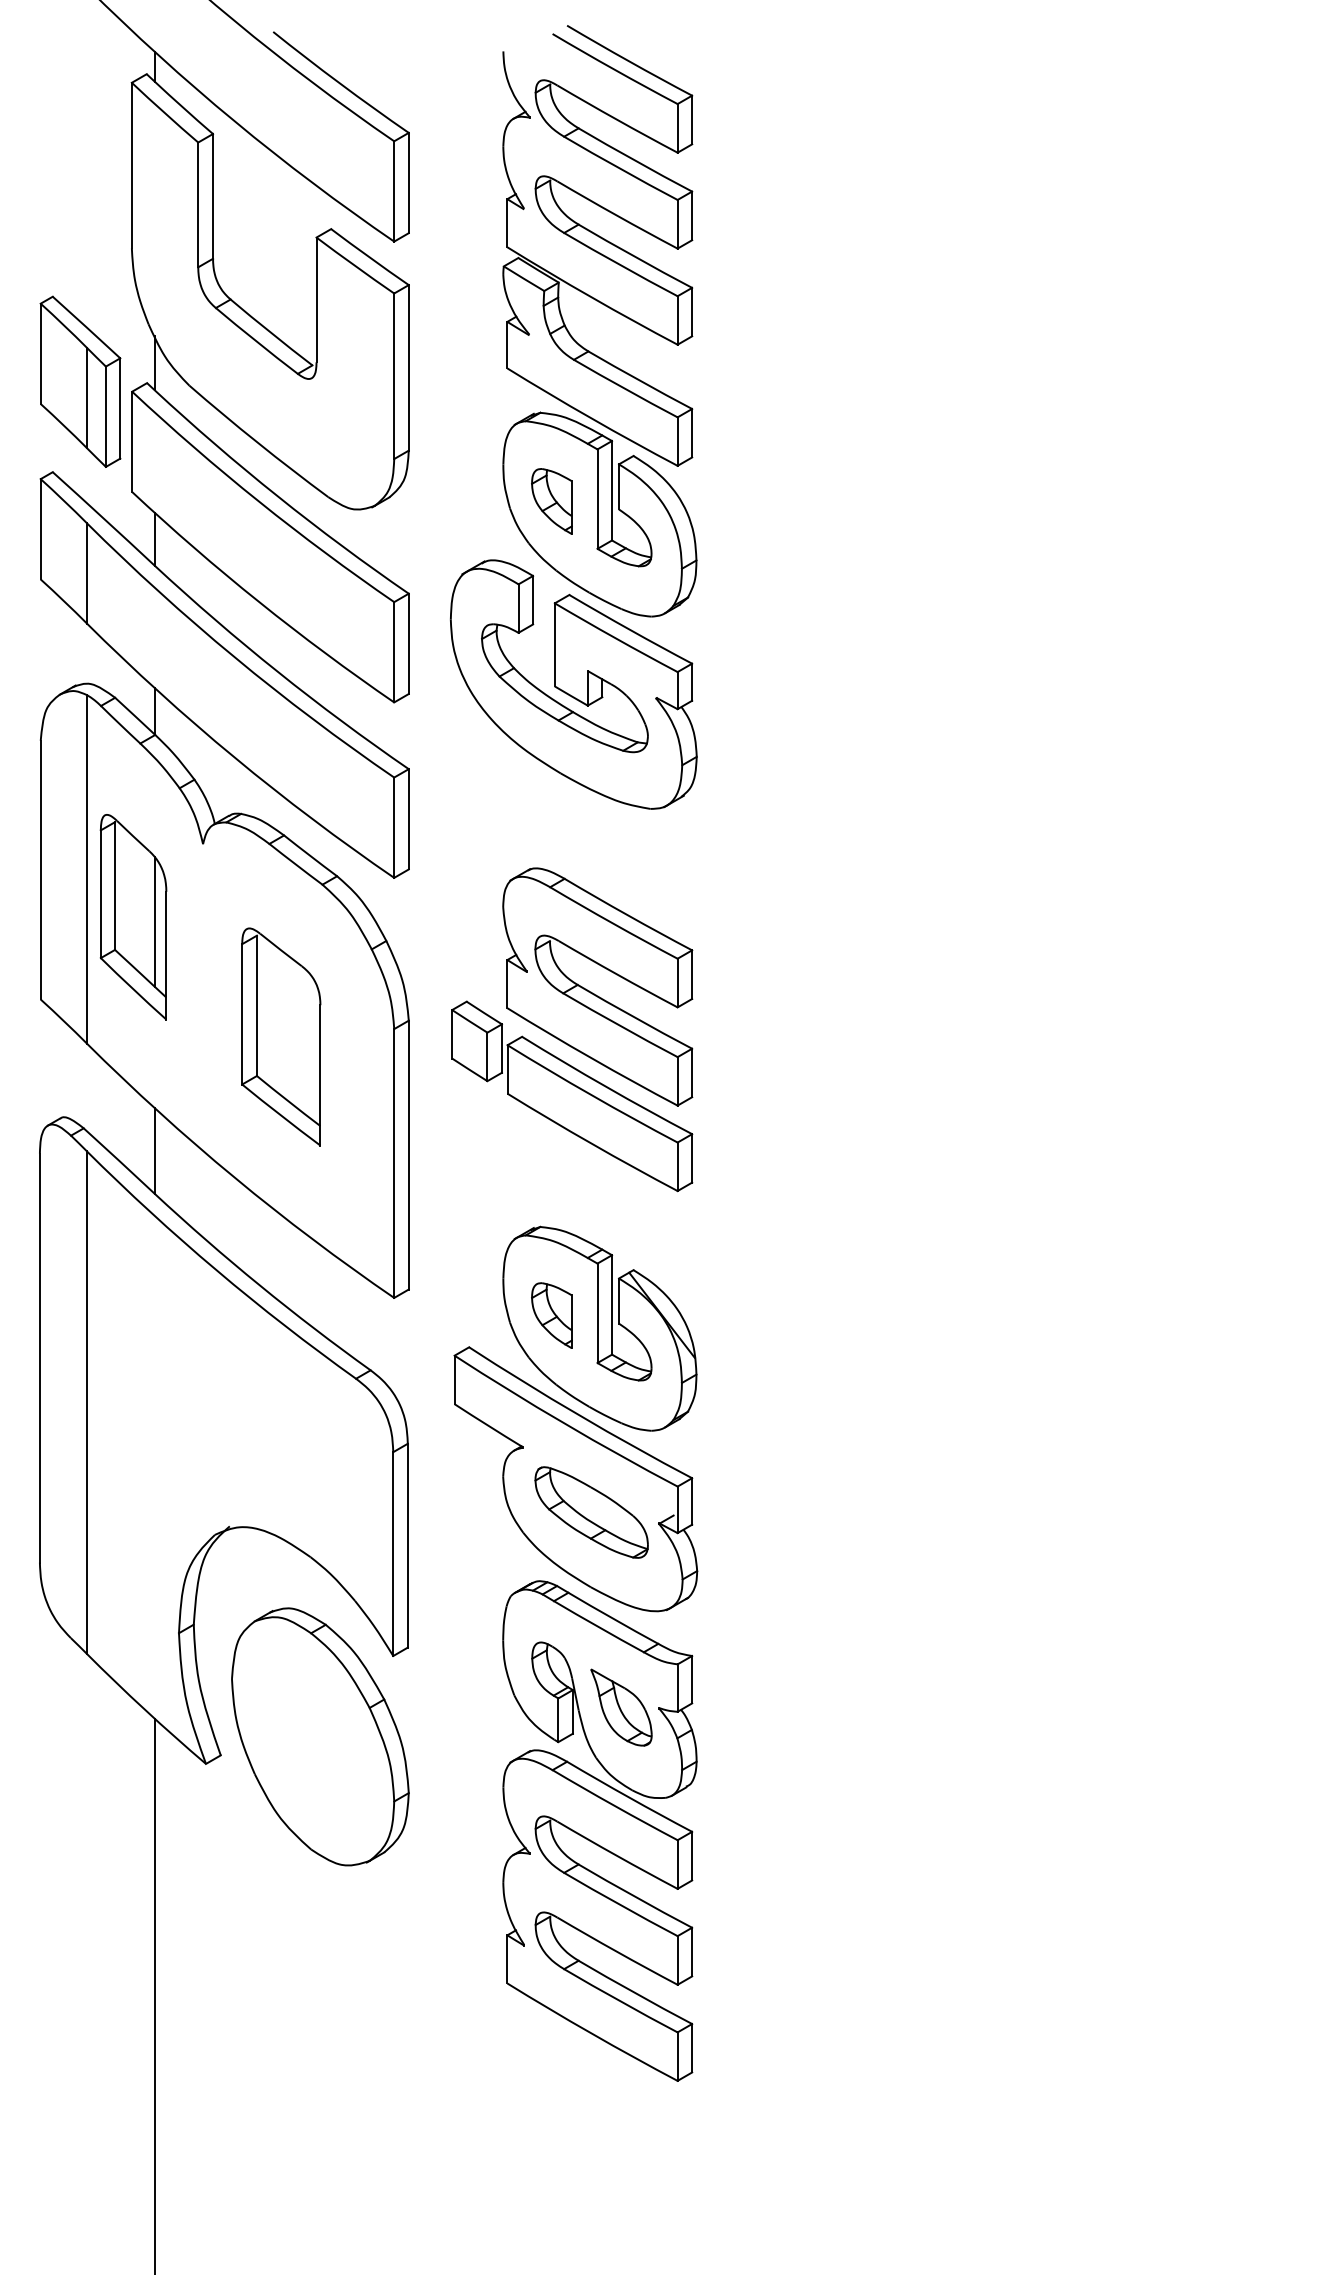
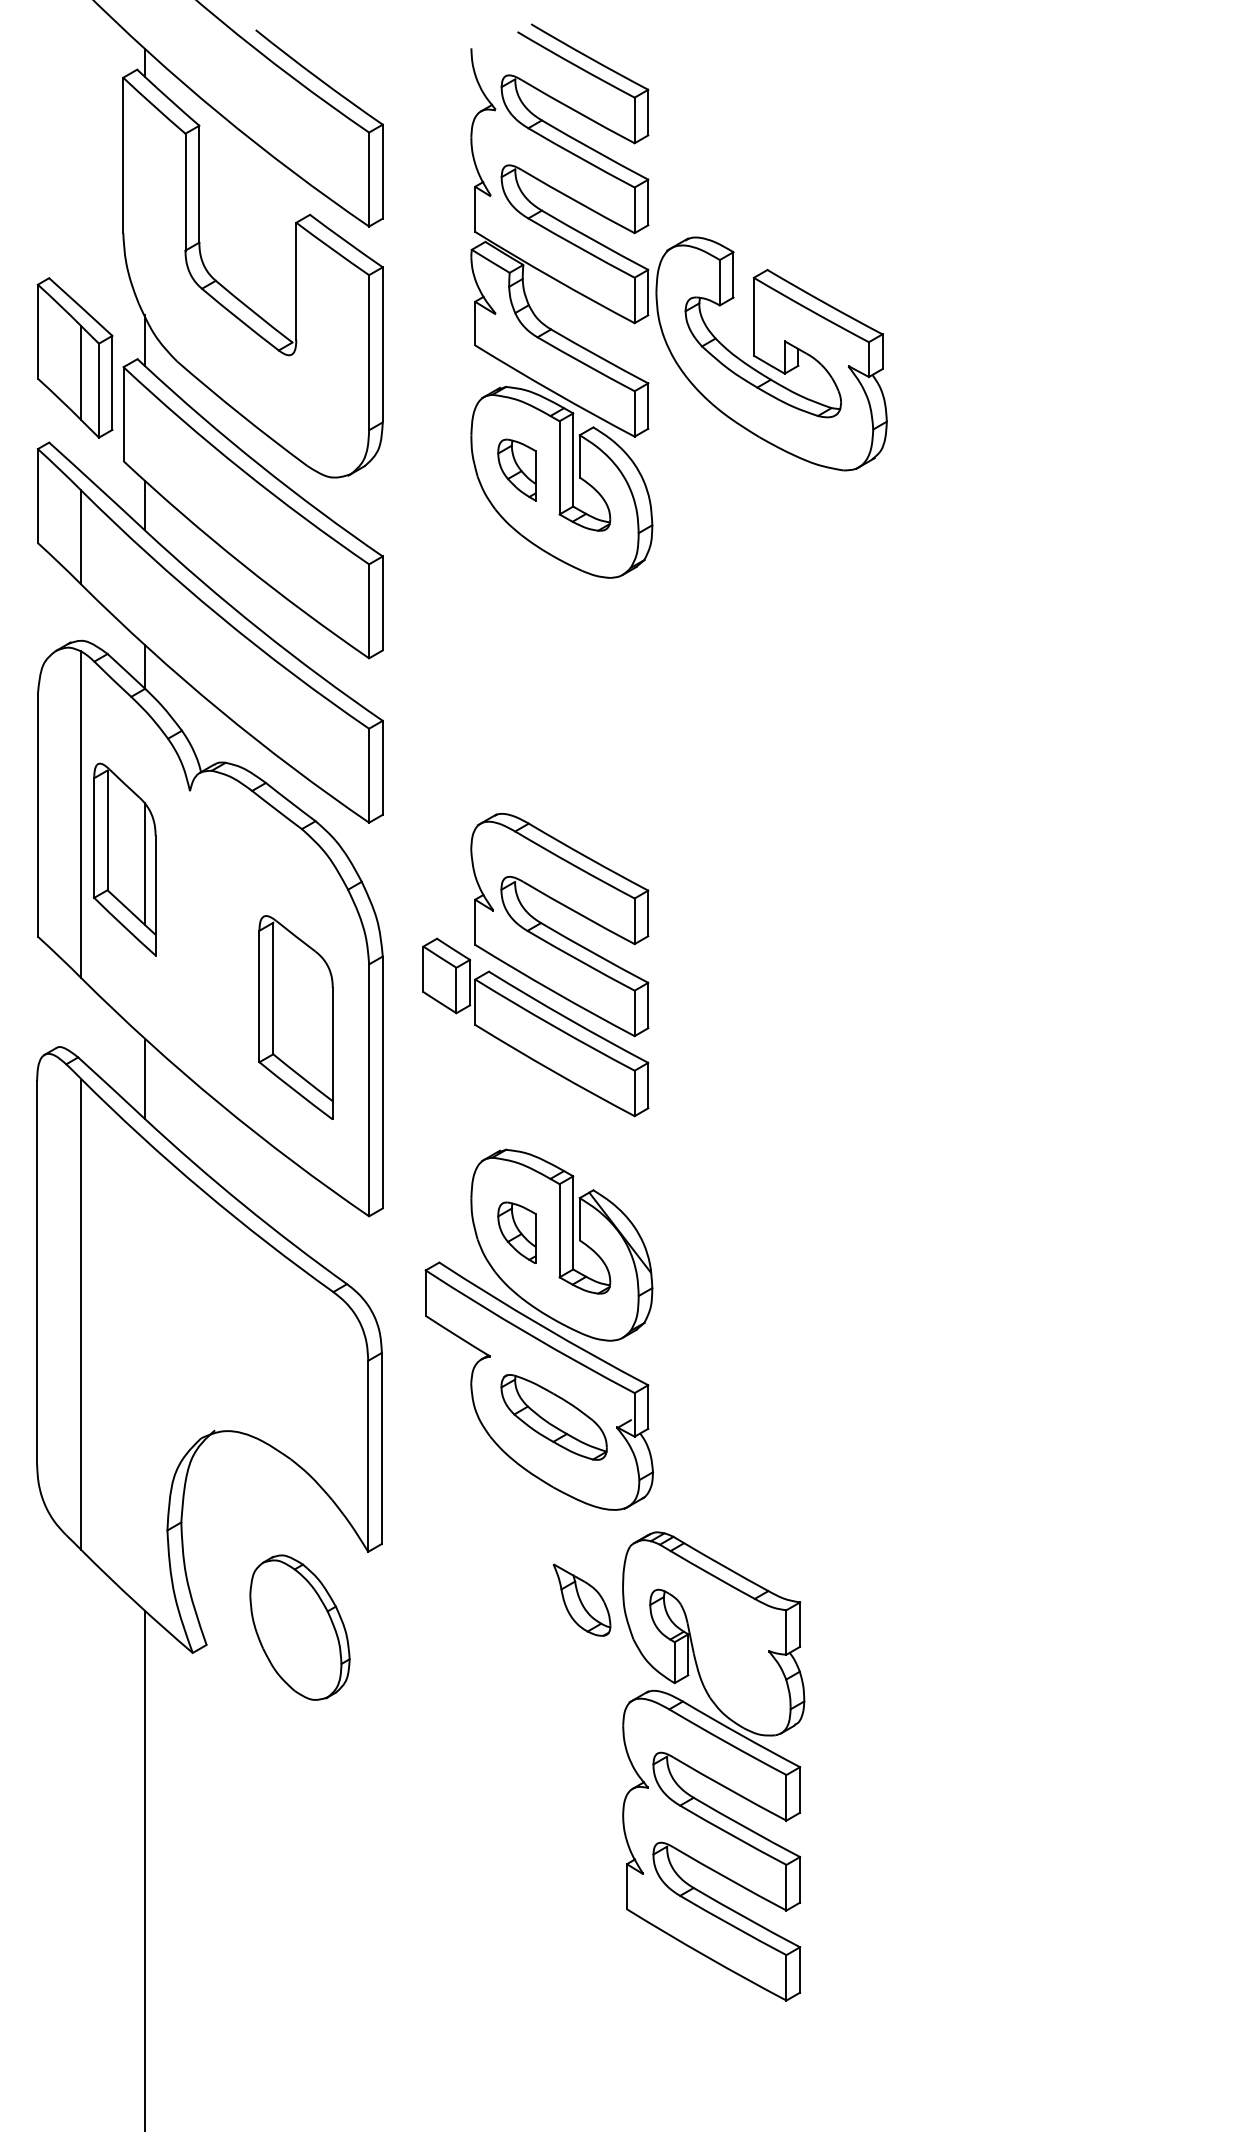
part: (573, 684) -> (771, 353), moved
part: (281, 1036) -> (296, 1017), moved
part: (320, 1736) -> (300, 1627), size x0.6
part: (599, 1830) -> (713, 1765), moved

